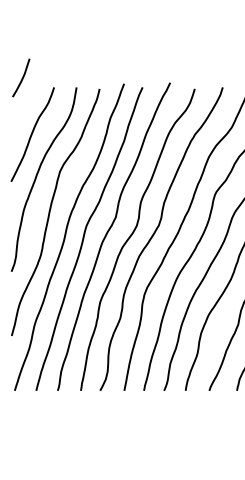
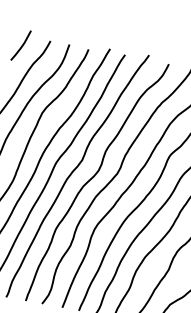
curve: (22, 77) -> (22, 45), moved

